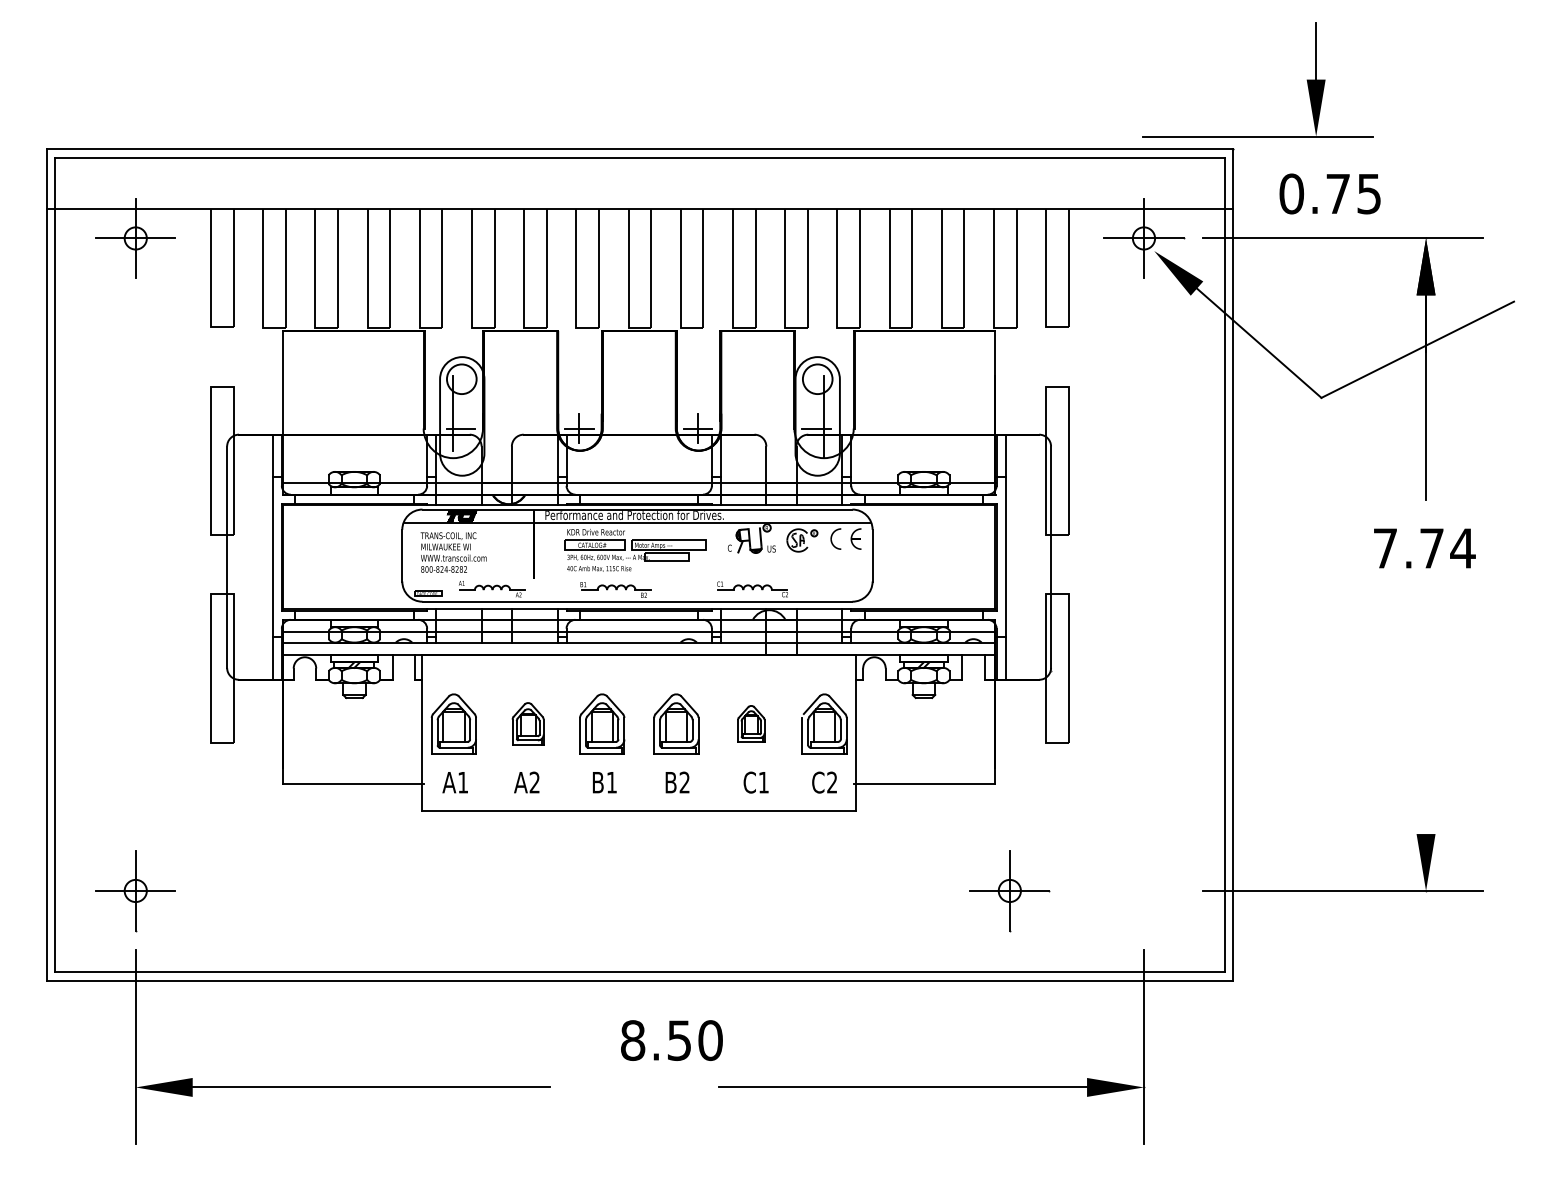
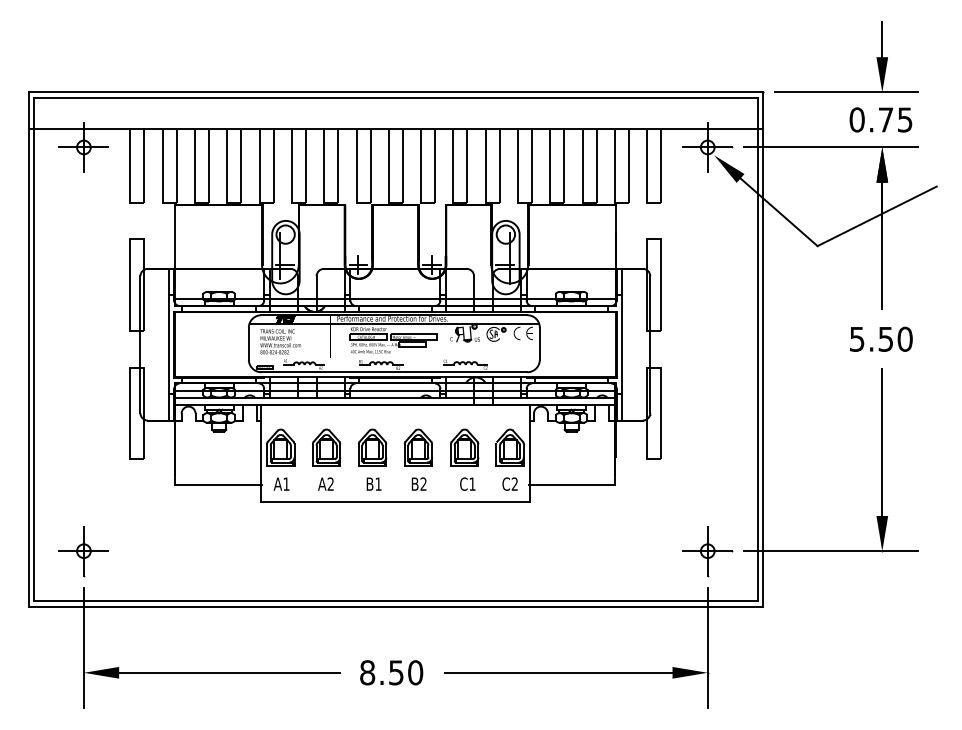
part: (1306, 80) -> (876, 57), moved
text: (1329, 193) -> (880, 119), moved
text: (1424, 547) -> (881, 338), 7.74 -> 5.50
line: (1426, 715) -> (882, 442), added
part: (527, 723) -> (326, 447), size x1.43
part: (750, 723) -> (464, 447), size x1.67
part: (1009, 891) -> (707, 551), moved
text: (671, 1040) -> (391, 672), moved

